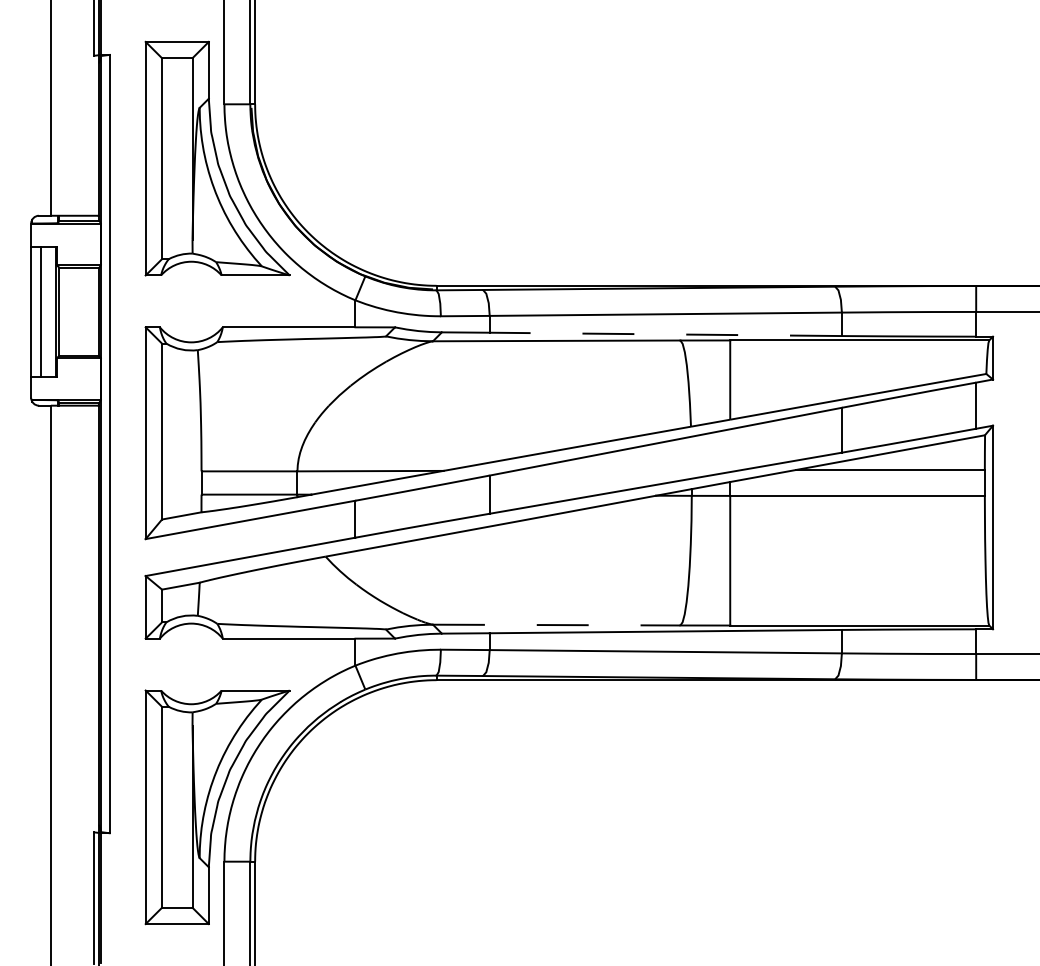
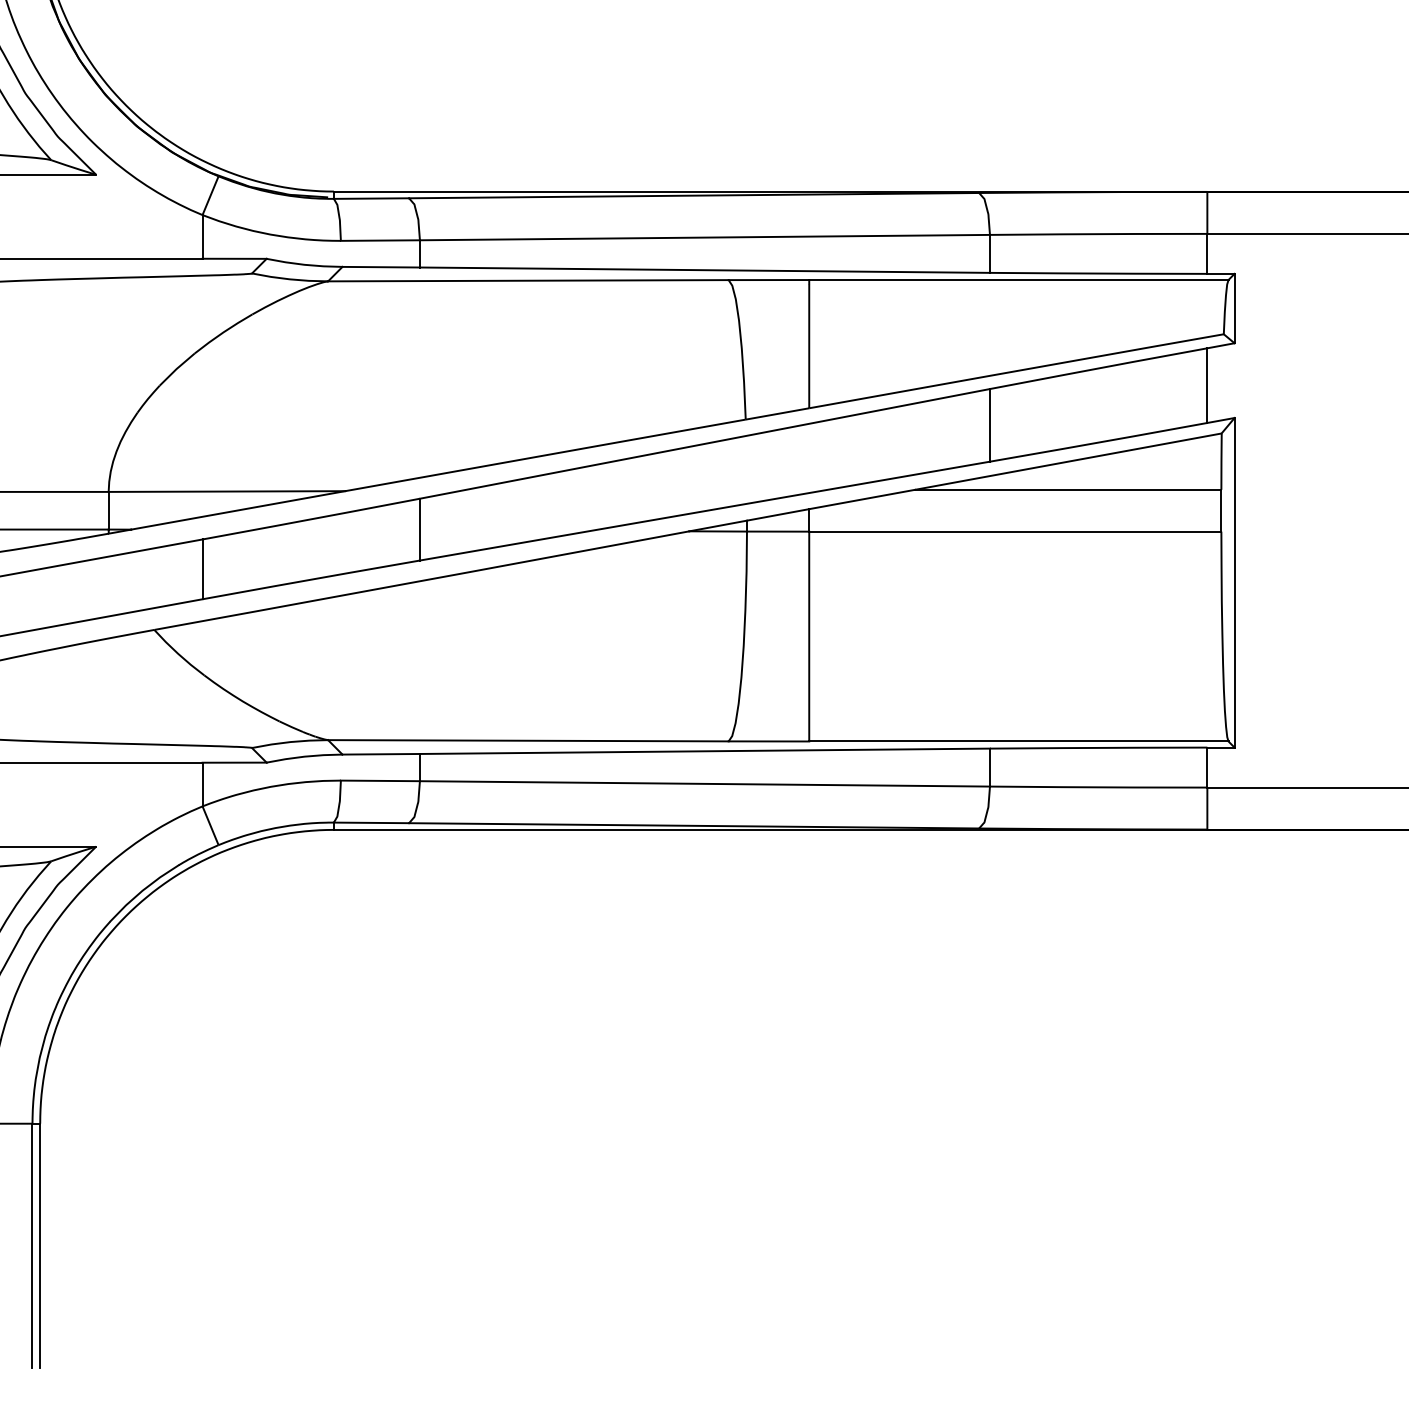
line: (665, 334) -> (704, 270), dashed -> solid
line: (556, 625) -> (528, 741), dashed -> solid

